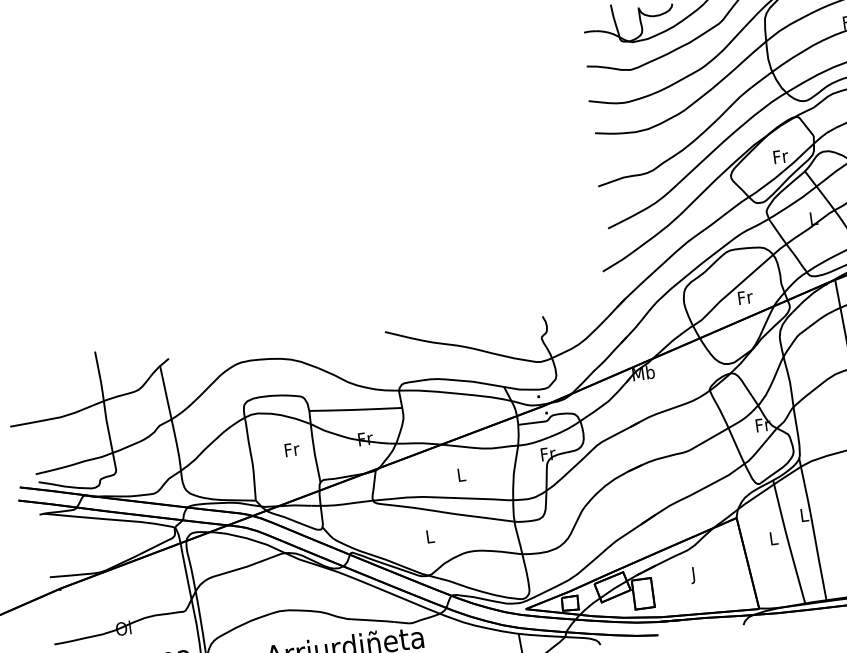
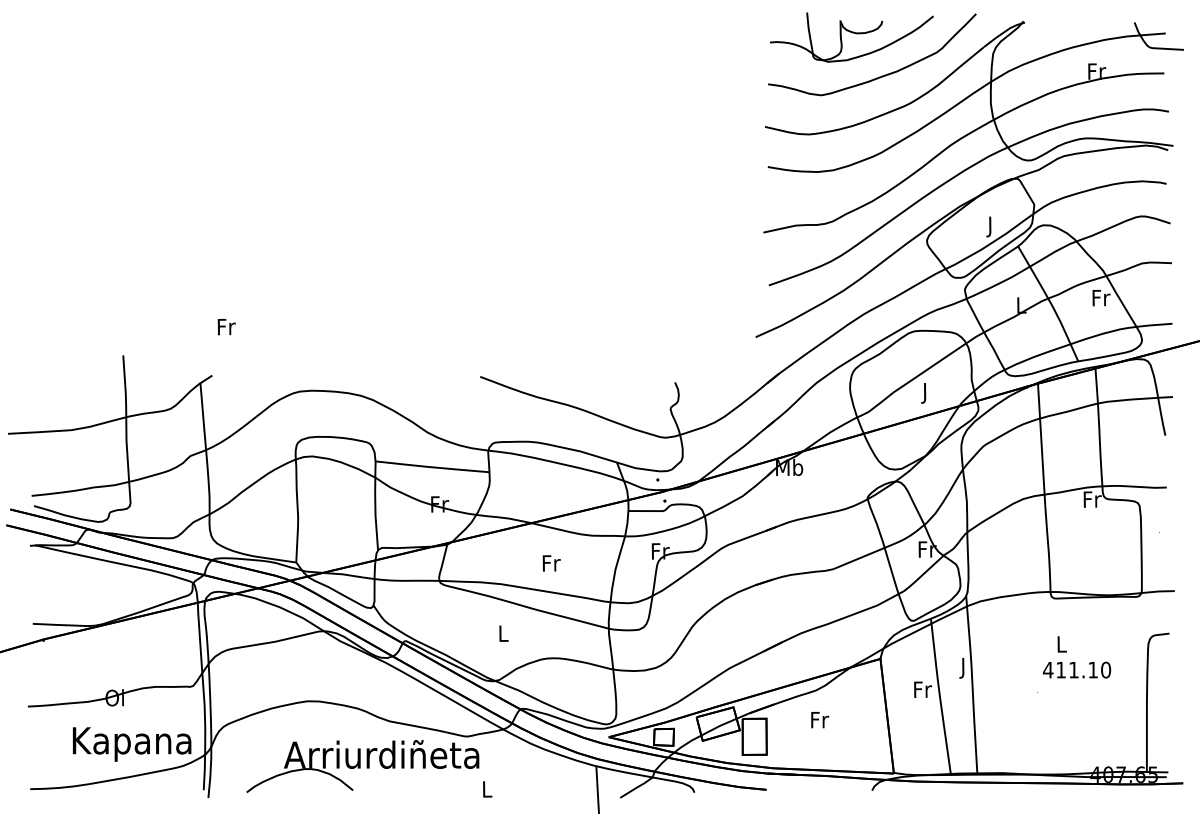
text: (781, 158) -> (991, 226), Fr -> J
text: (745, 299) -> (925, 393), Fr -> J
text: (292, 450) -> (226, 327), moved
text: (461, 475) -> (551, 563), L -> Fr
text: (804, 517) -> (963, 668), L -> J
text: (773, 538) -> (922, 689), L -> Fr
text: (694, 575) -> (820, 722), J -> Fr

